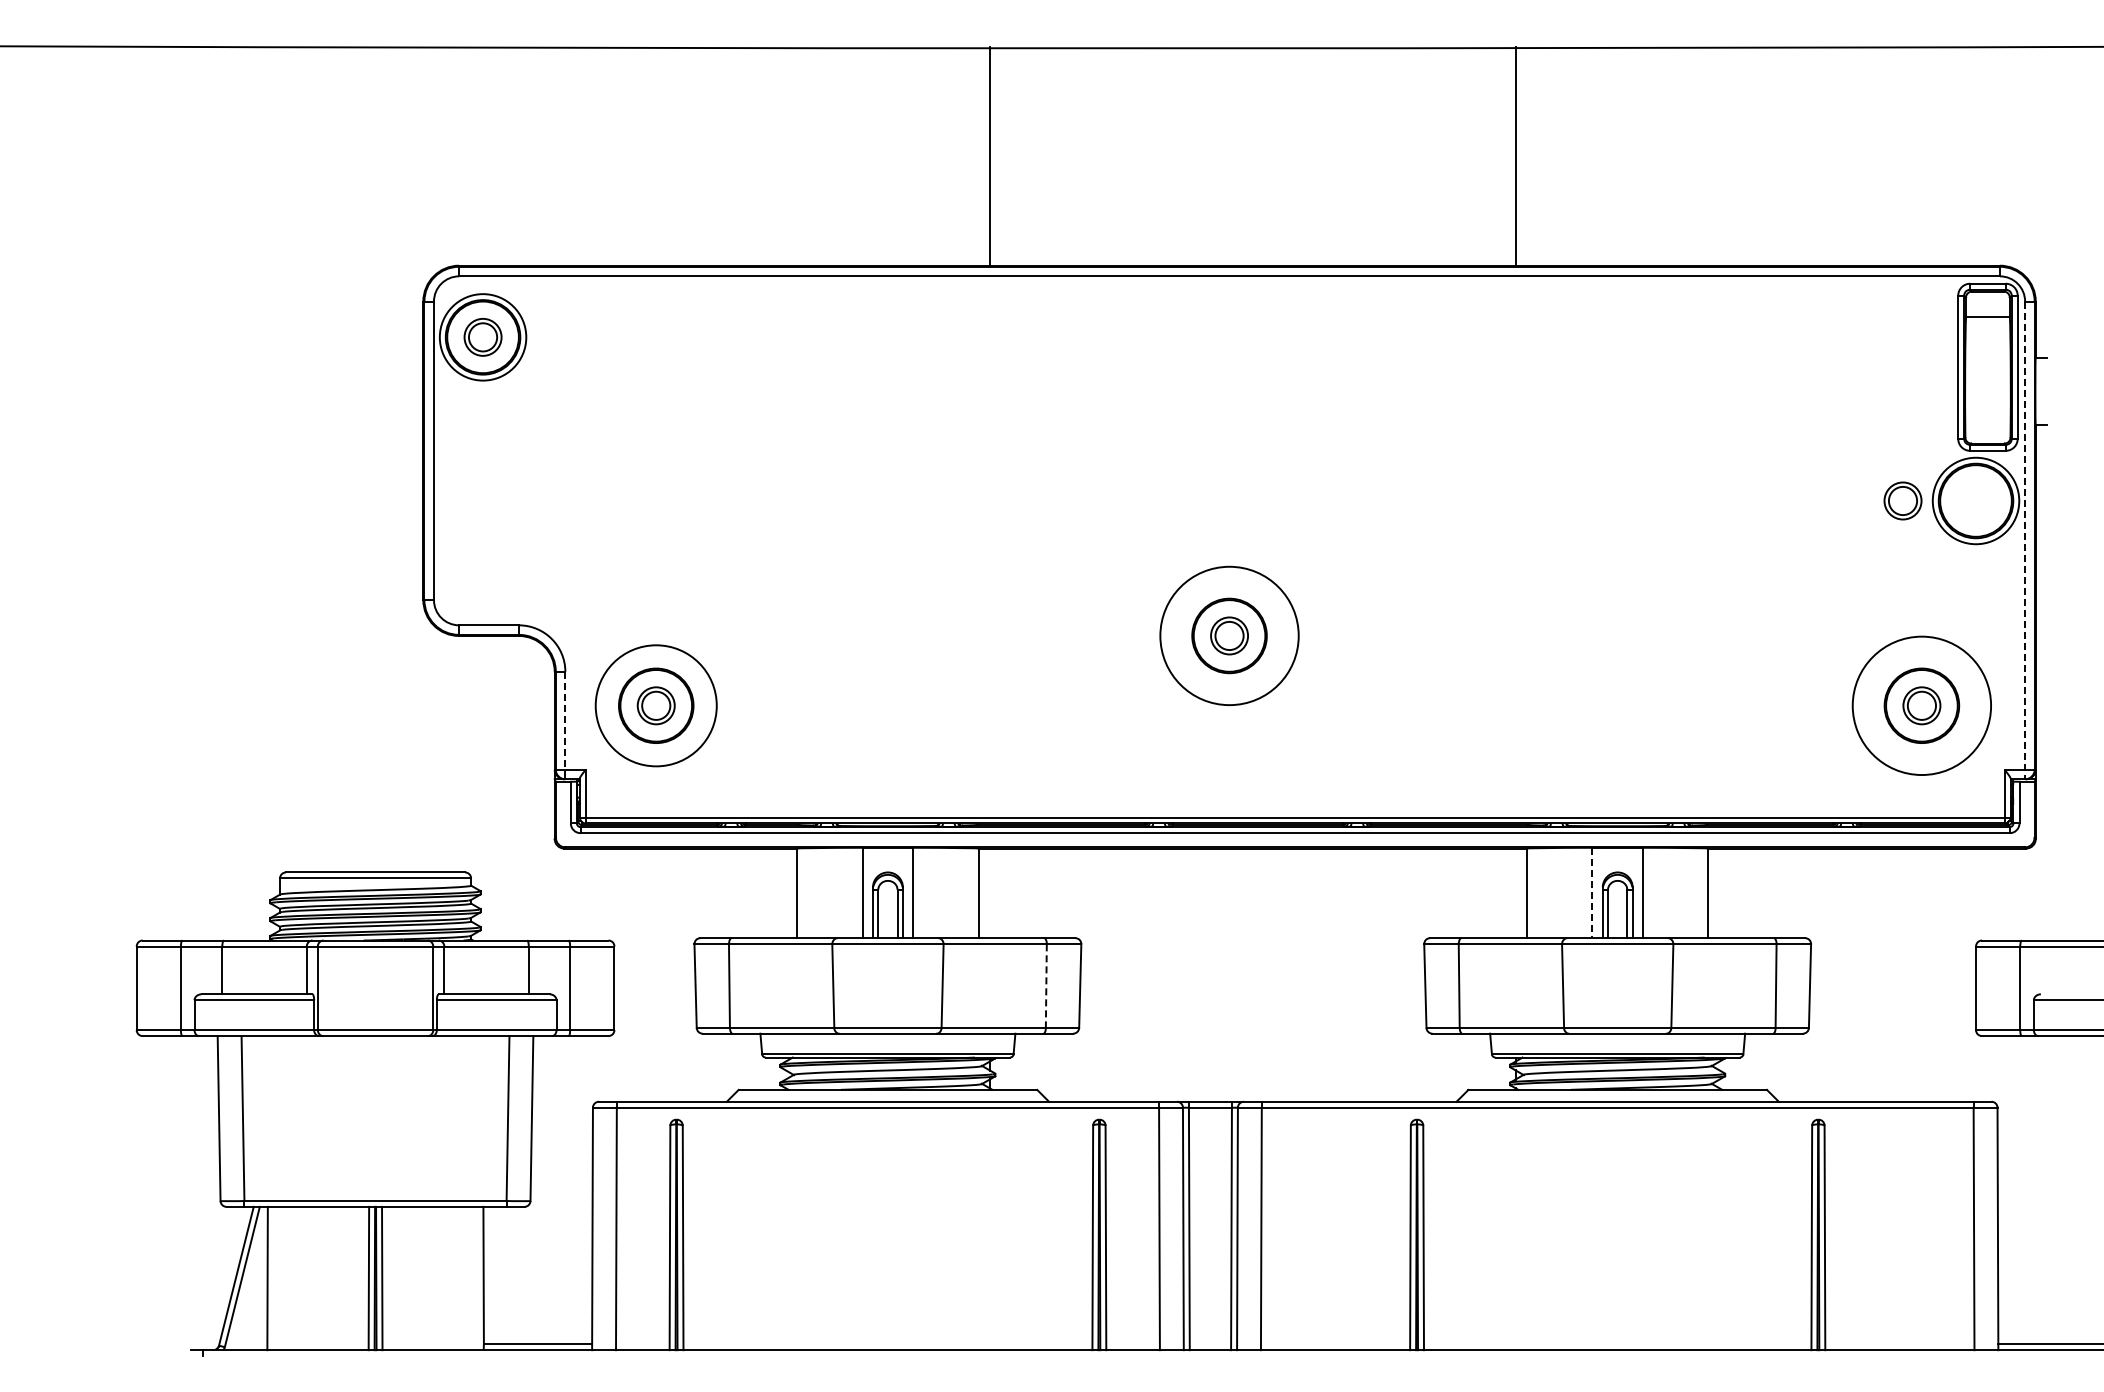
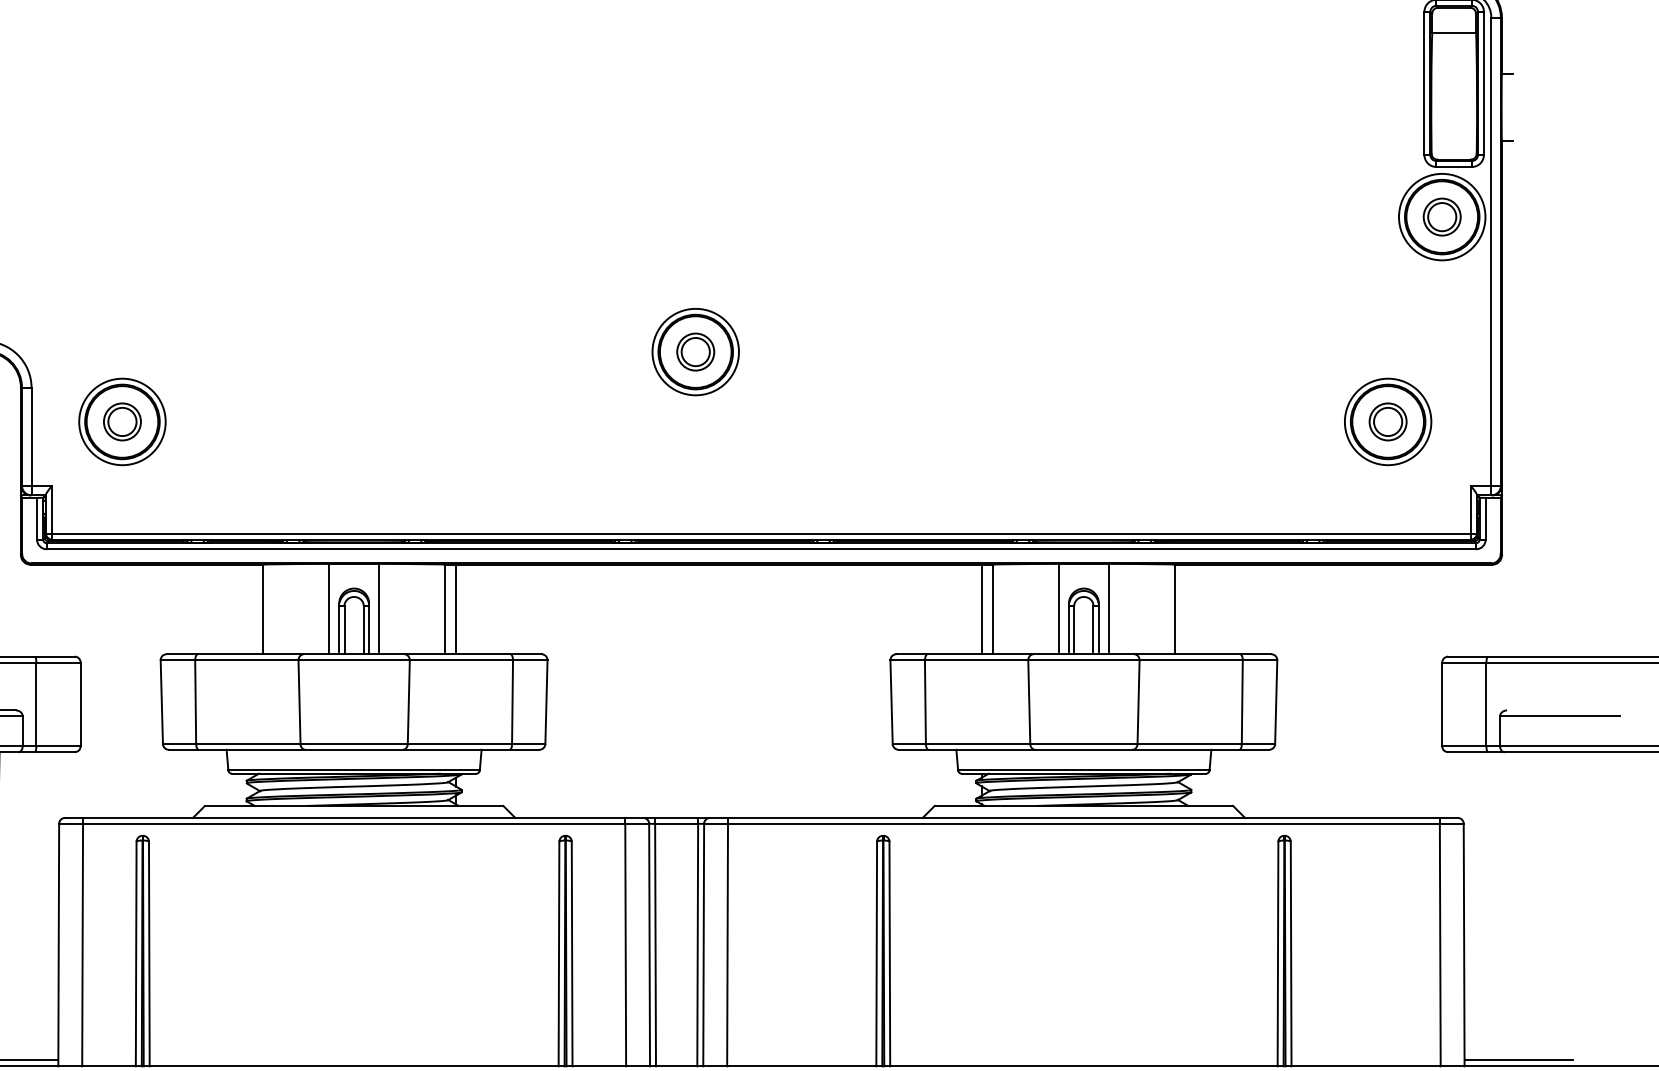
part: (1902, 500) -> (1441, 216), moved
line: (2025, 540) -> (1491, 256), dashed -> solid
circle: (1229, 635) -> (695, 351), size x0.62
circle: (656, 705) -> (122, 421), size x0.71
circle: (1921, 705) -> (1387, 421), size x0.62
line: (565, 725) -> (31, 441), dashed -> solid
line: (990, 892) -> (456, 608), added
line: (1515, 893) -> (981, 609), added
line: (1592, 893) -> (1058, 609), dashed -> solid
line: (1046, 986) -> (512, 702), dashed -> solid

